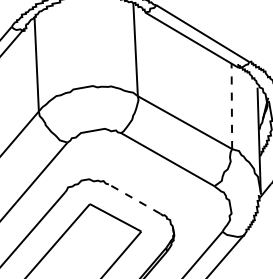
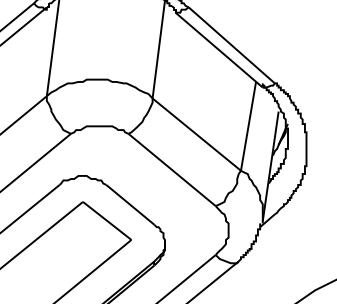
line: (231, 105) -> (248, 125), dashed -> solid
line: (134, 198) -> (130, 204), dashed -> solid

